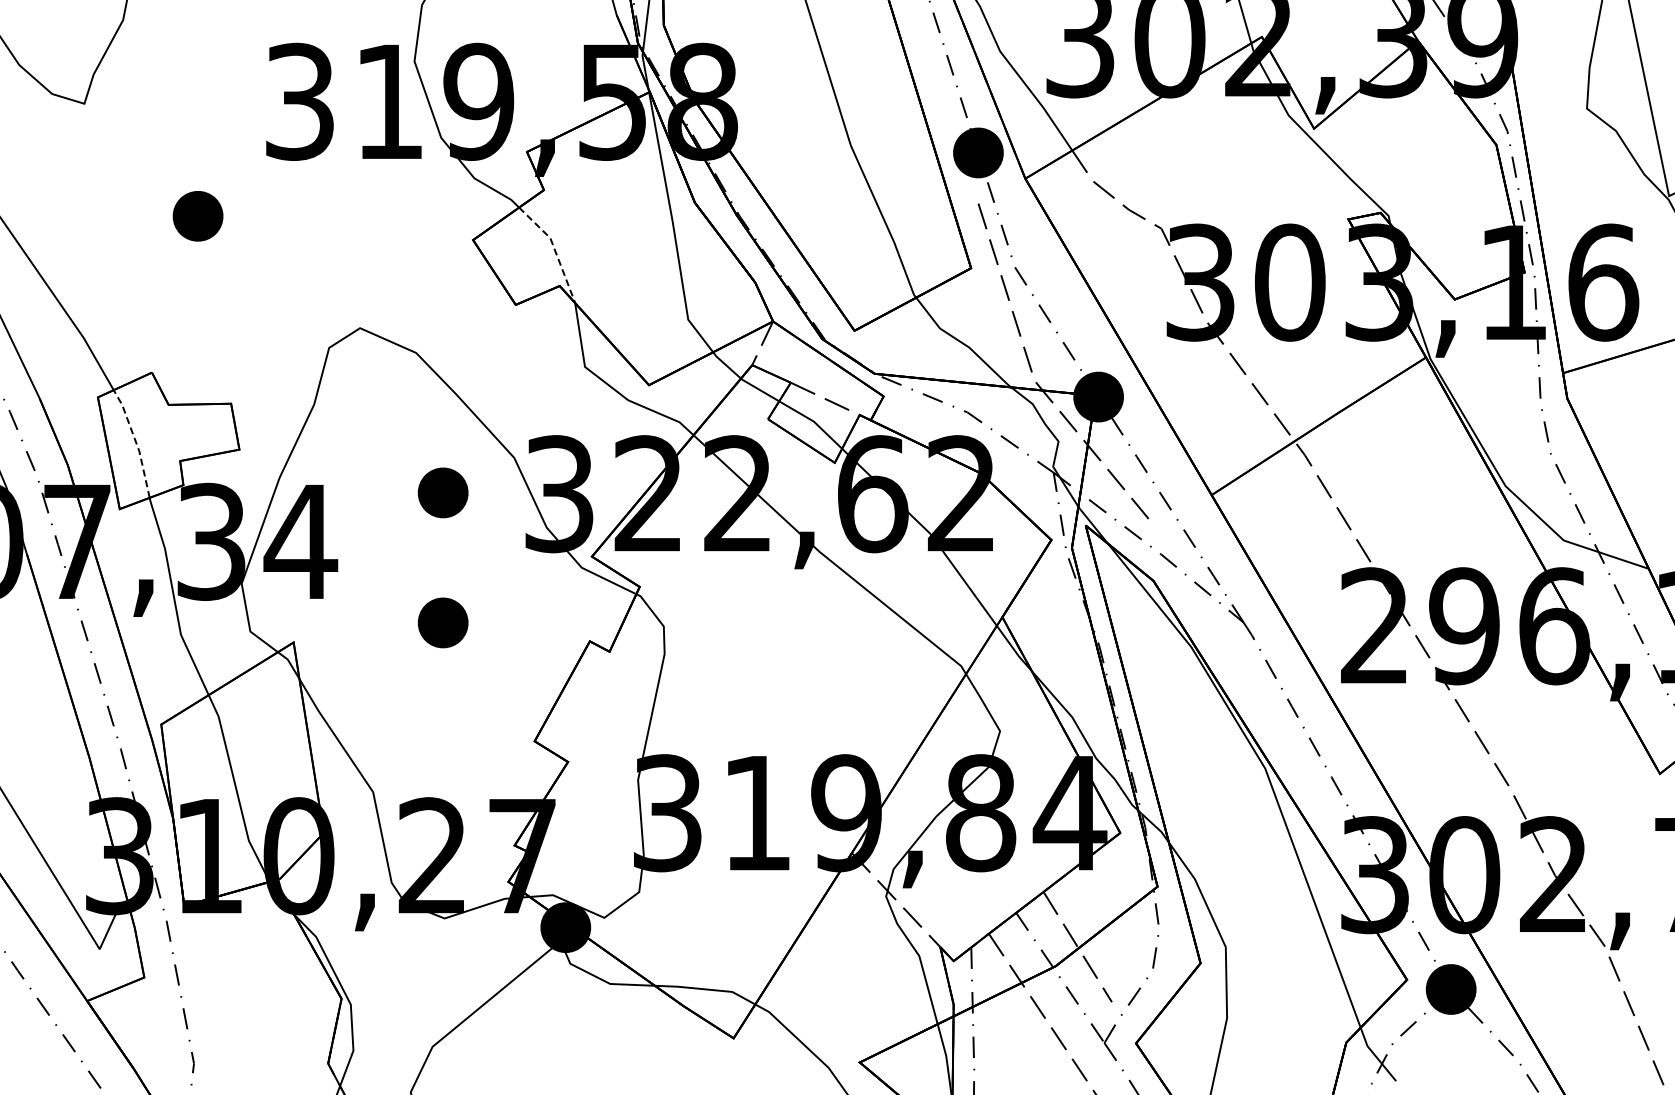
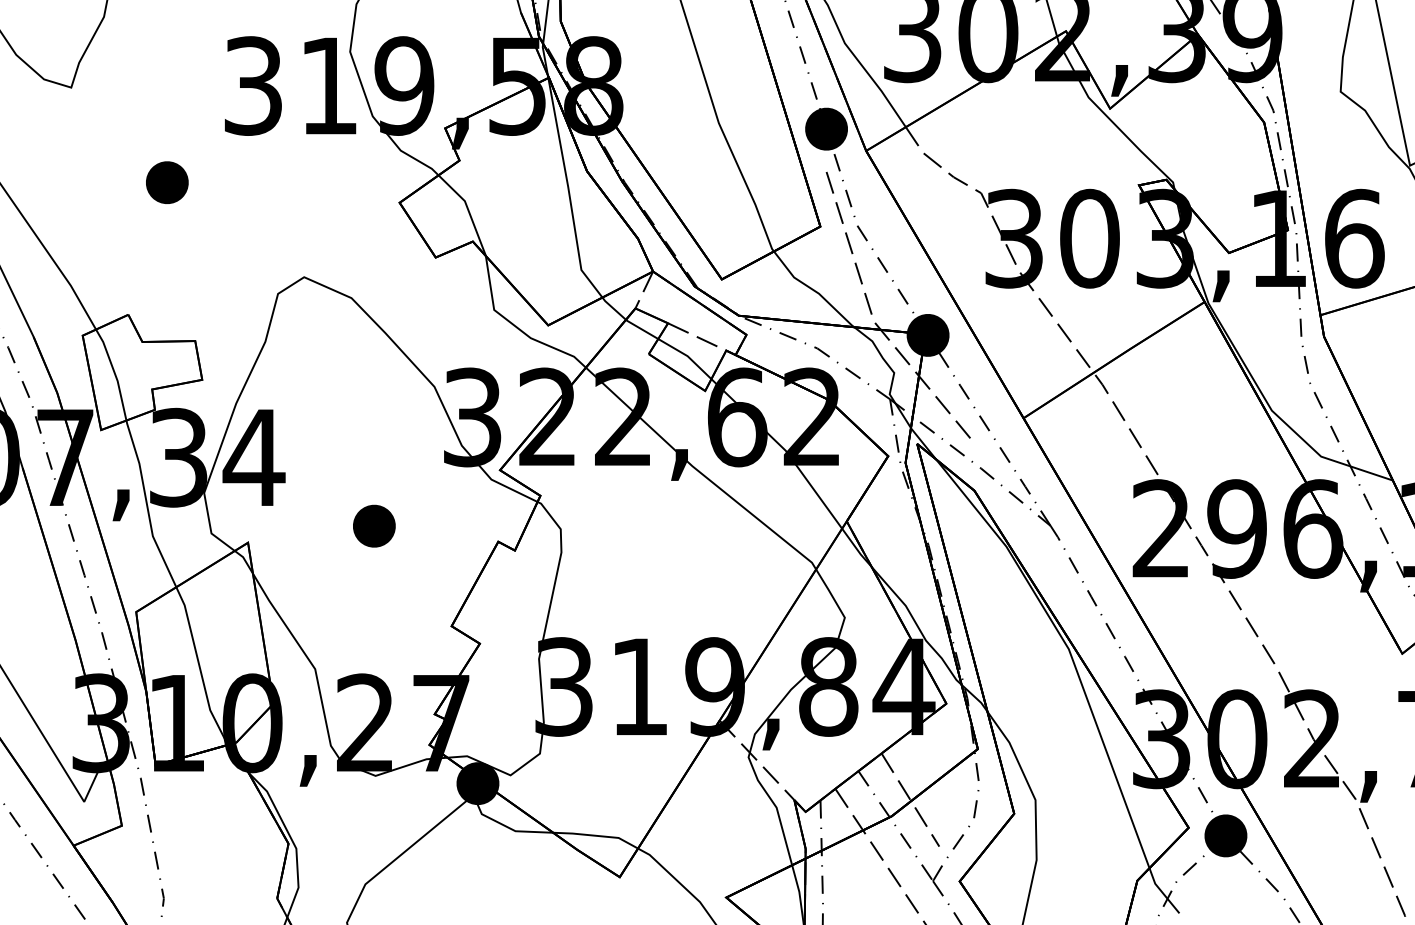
line: (555, 251) -> (469, 212), dashed -> solid
line: (135, 441) -> (114, 372), dashed -> solid
part: (442, 492) -> (373, 416), removed

